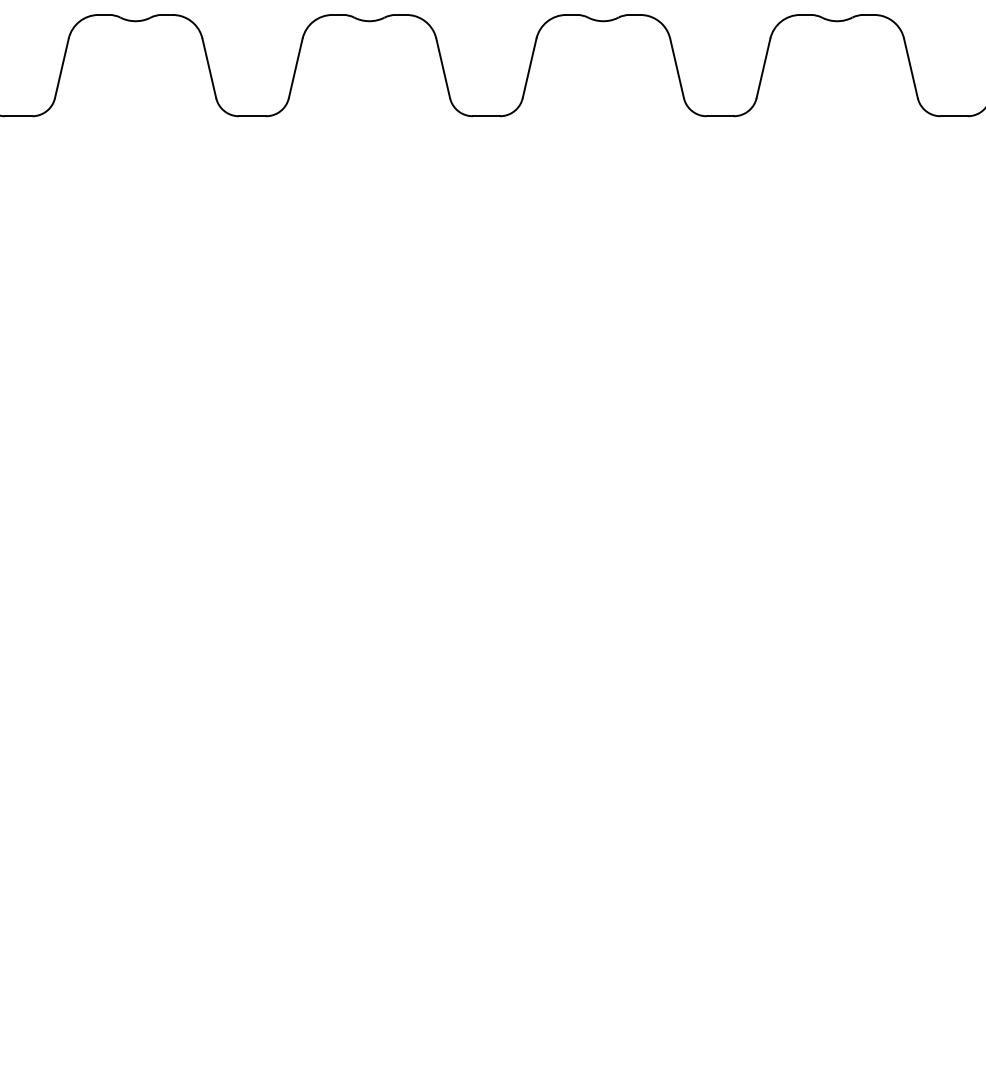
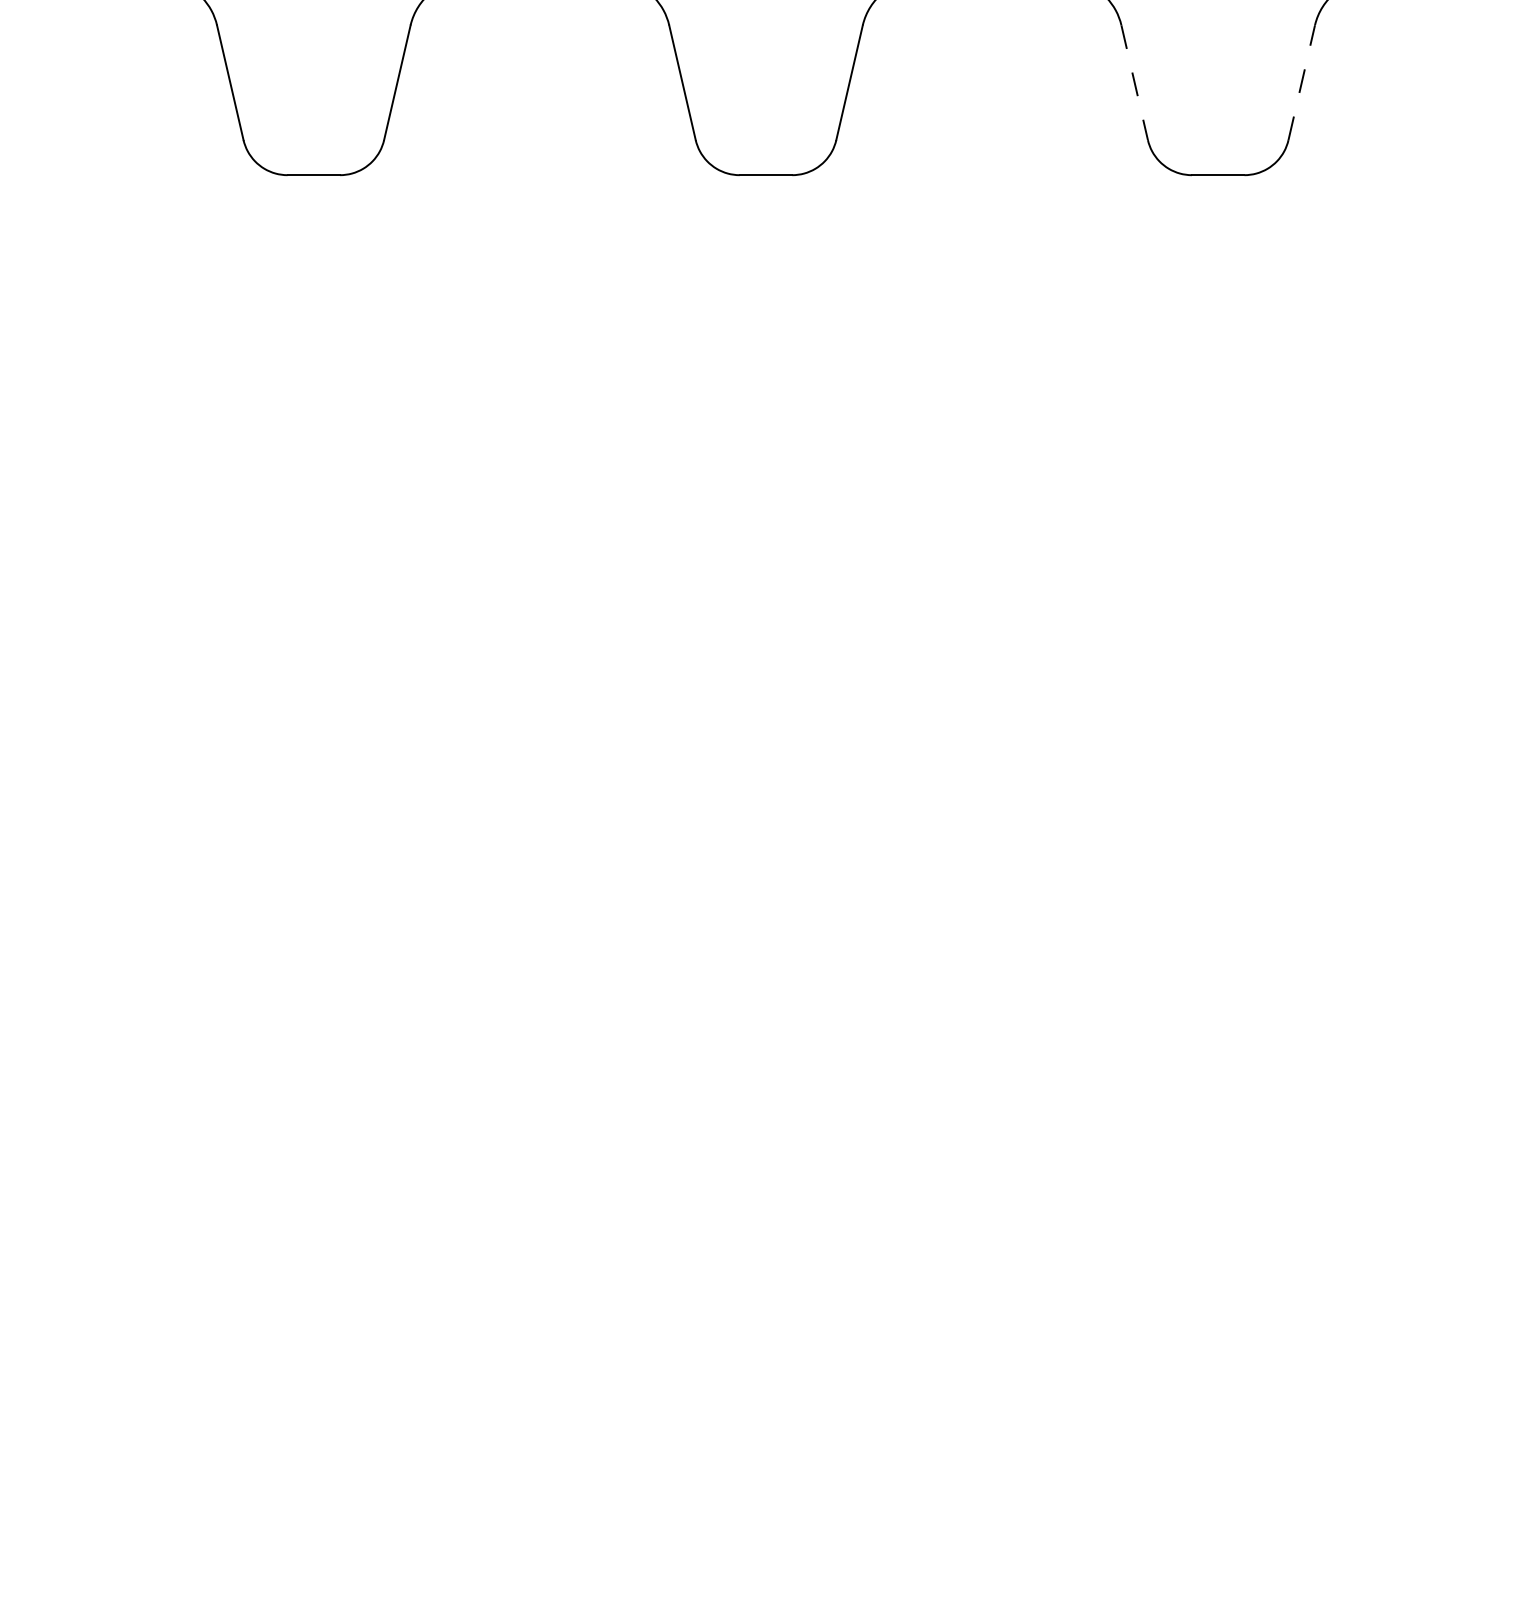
line: (763, 67) -> (1301, 80), solid -> dashed
line: (677, 68) -> (1135, 82), solid -> dashed

